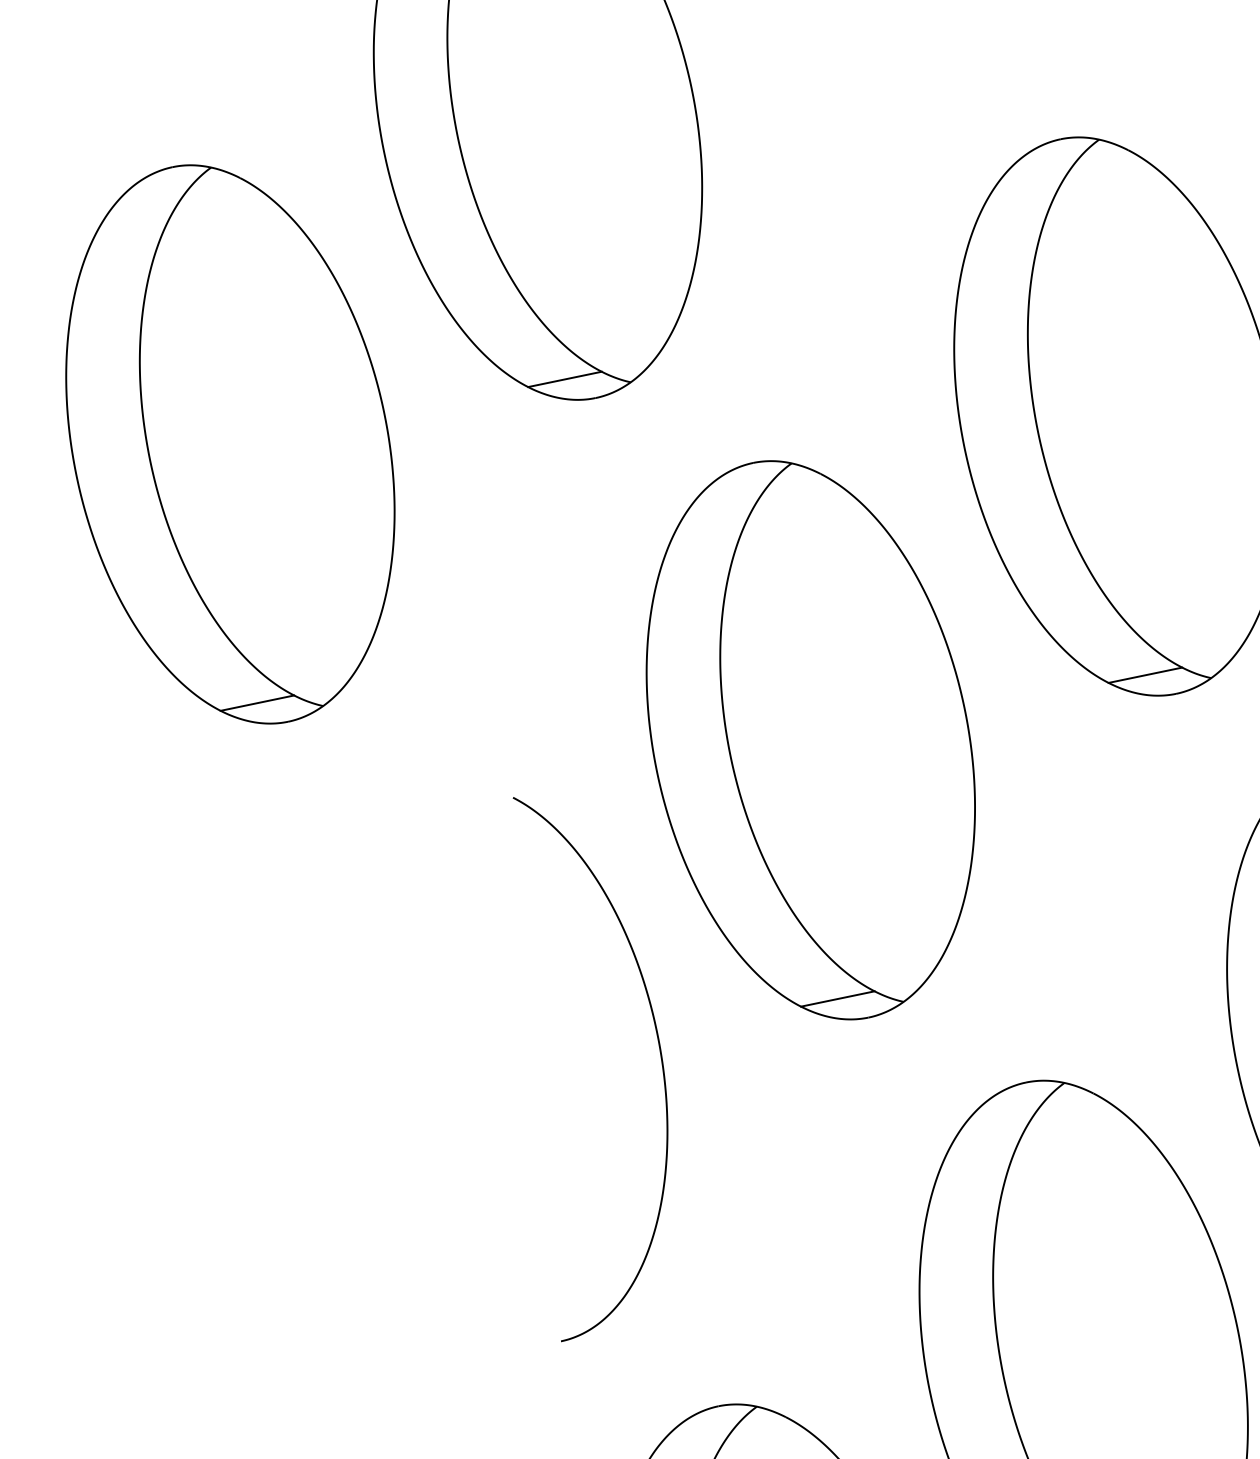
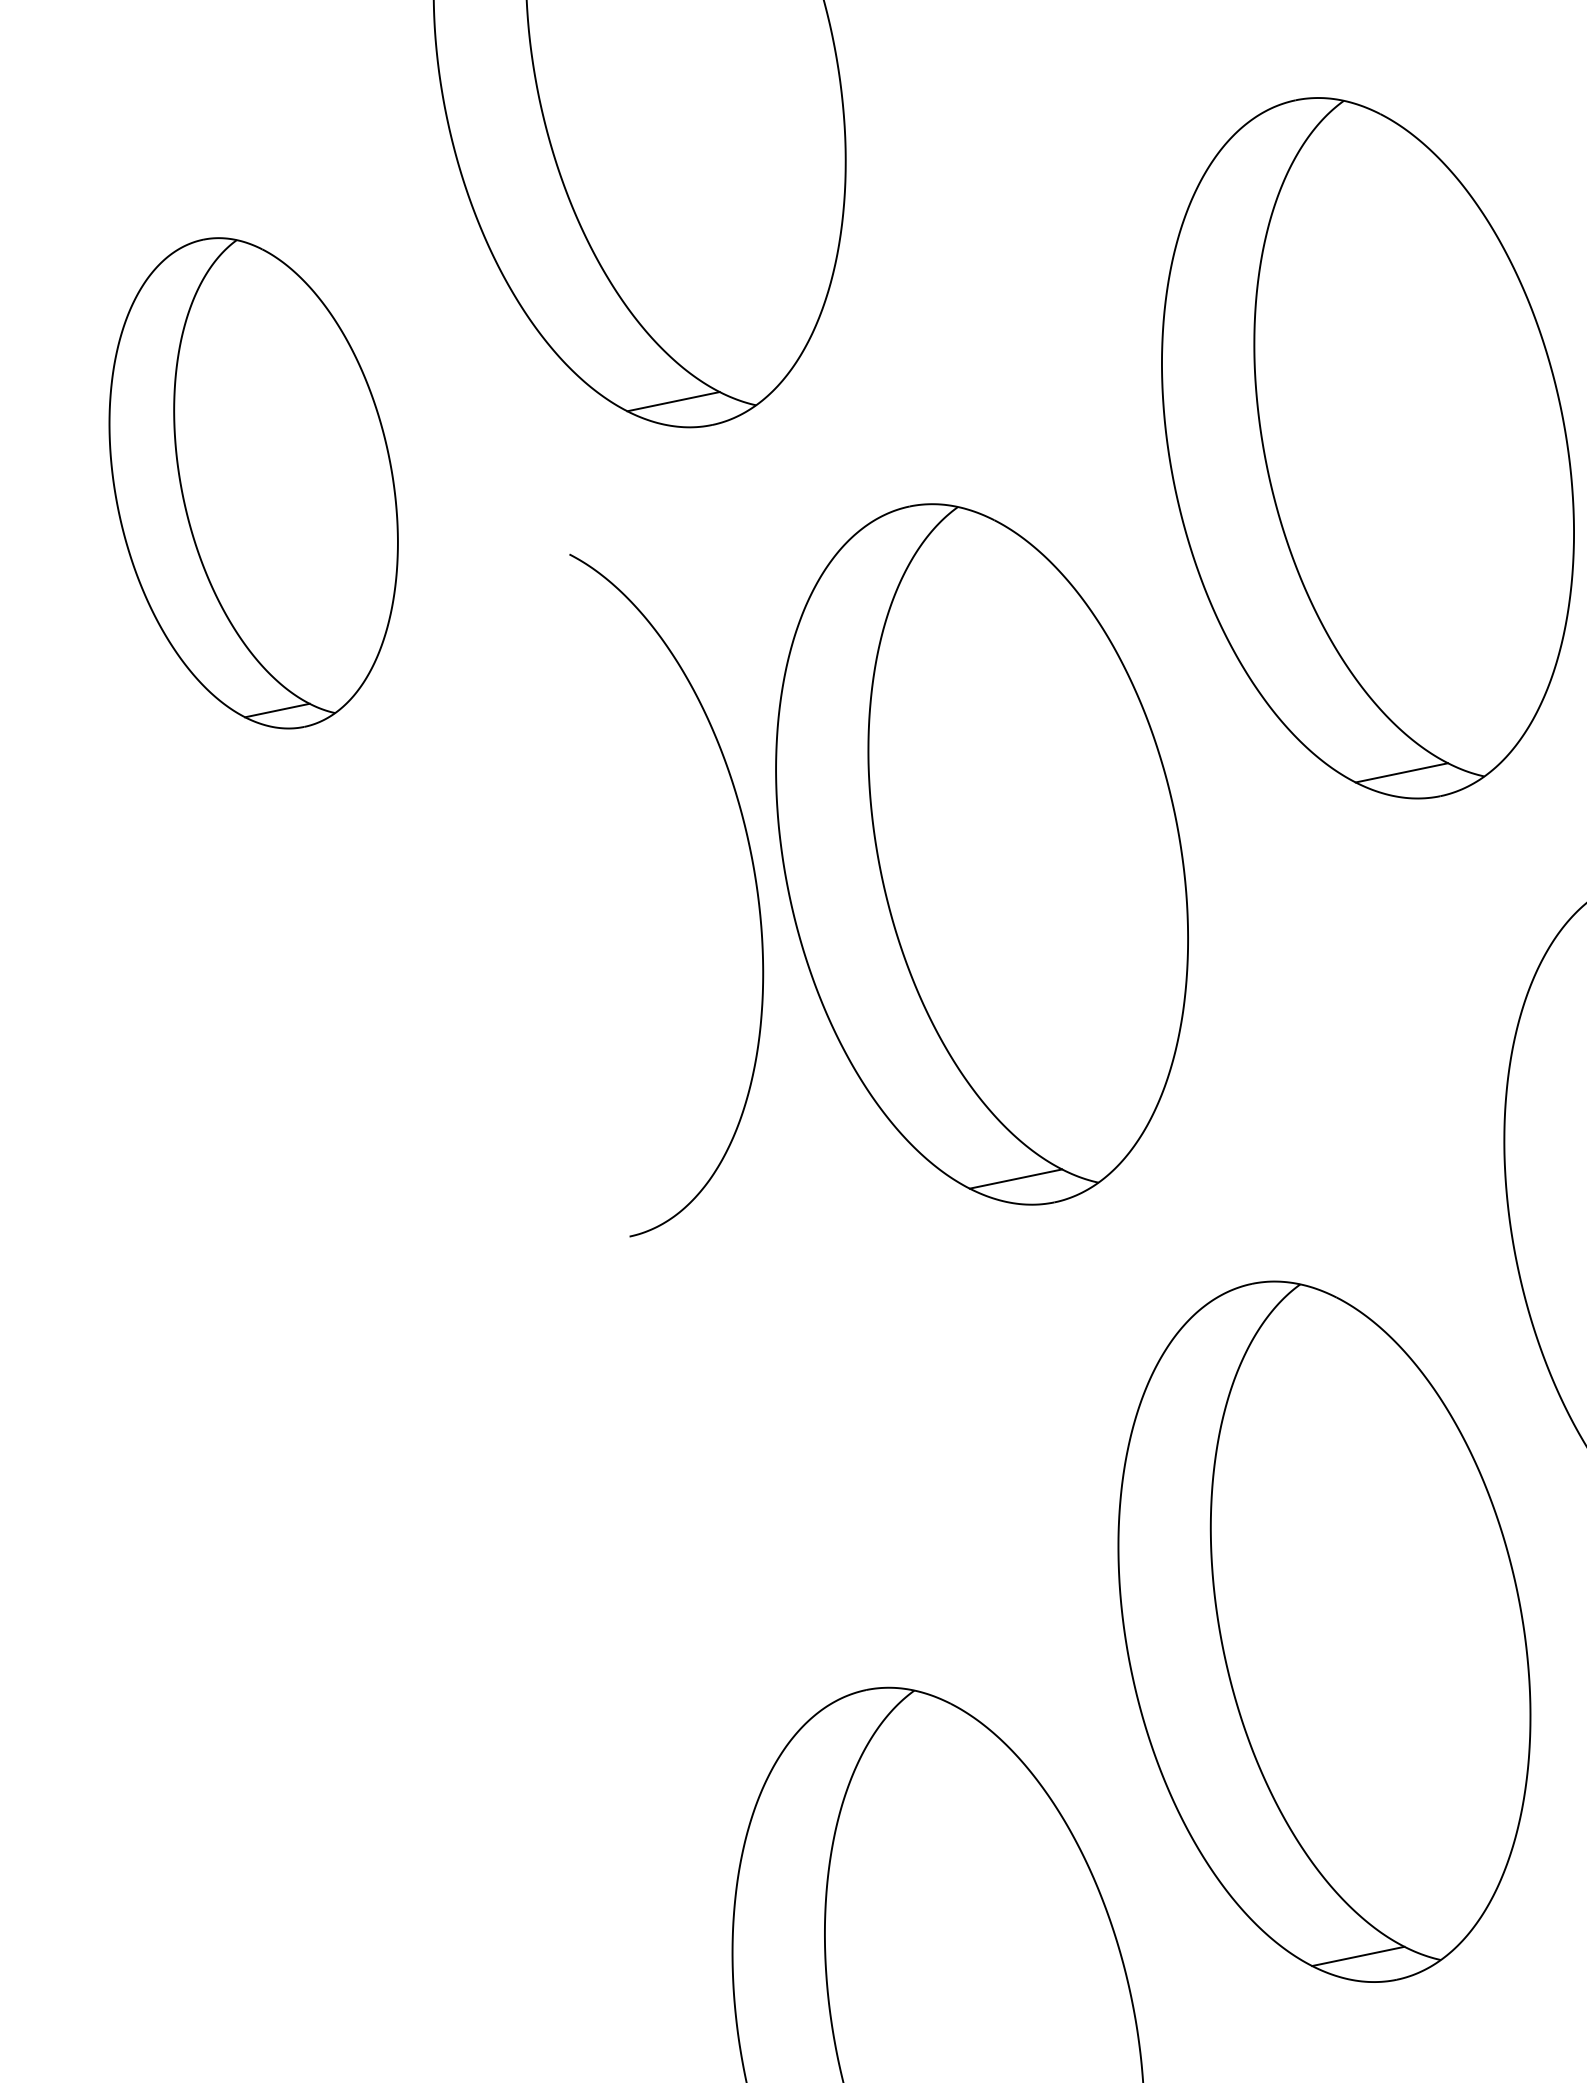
part: (230, 444) -> (253, 483), size x0.7
curve: (660, 1056) -> (754, 879), moved

